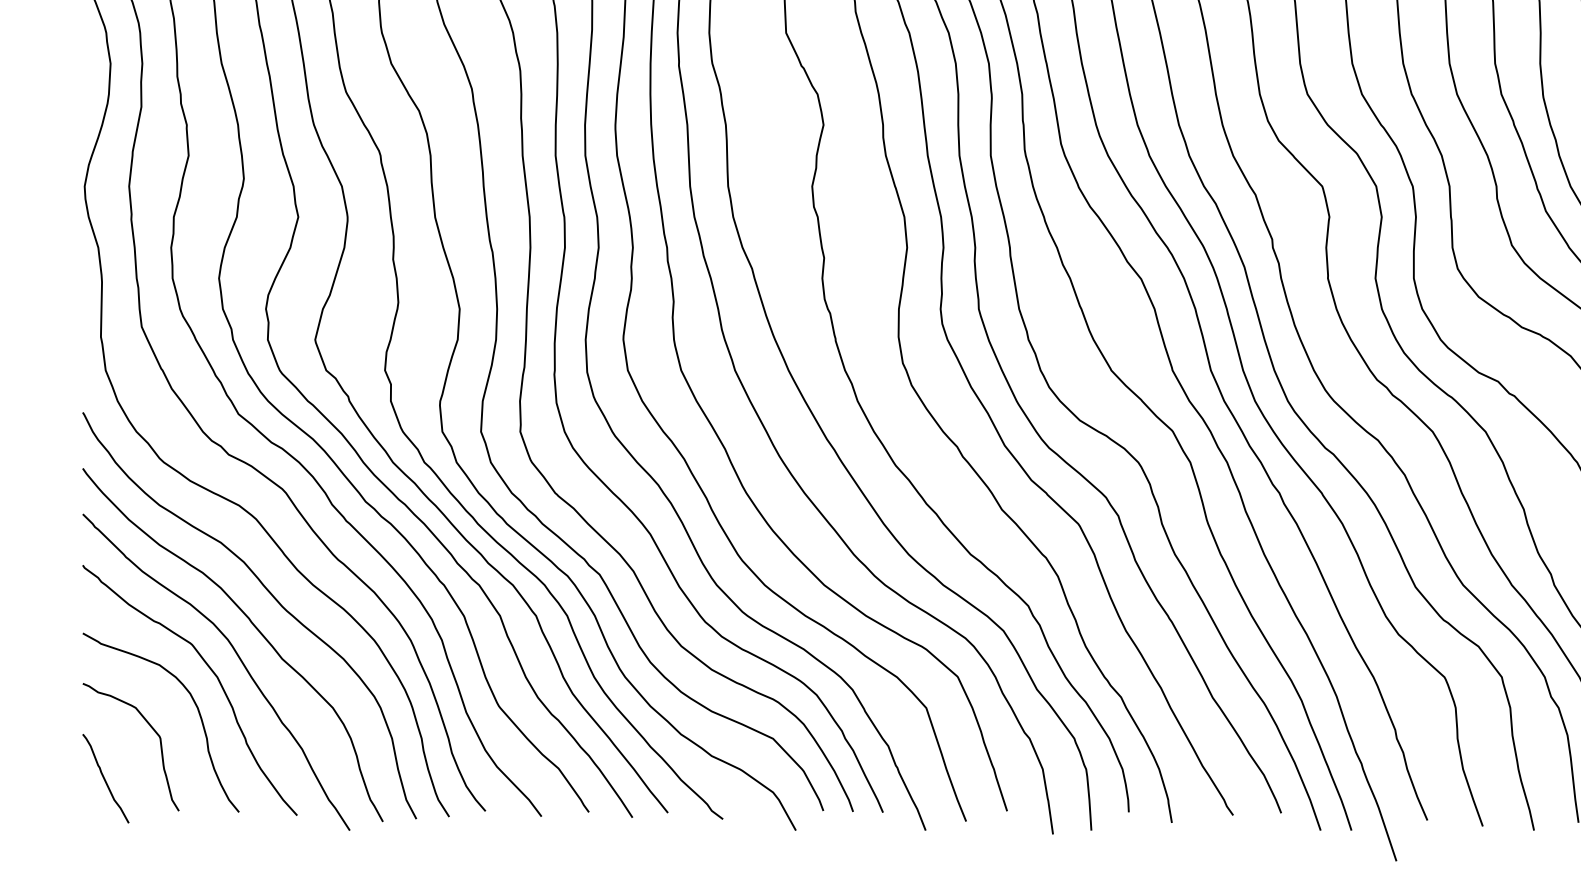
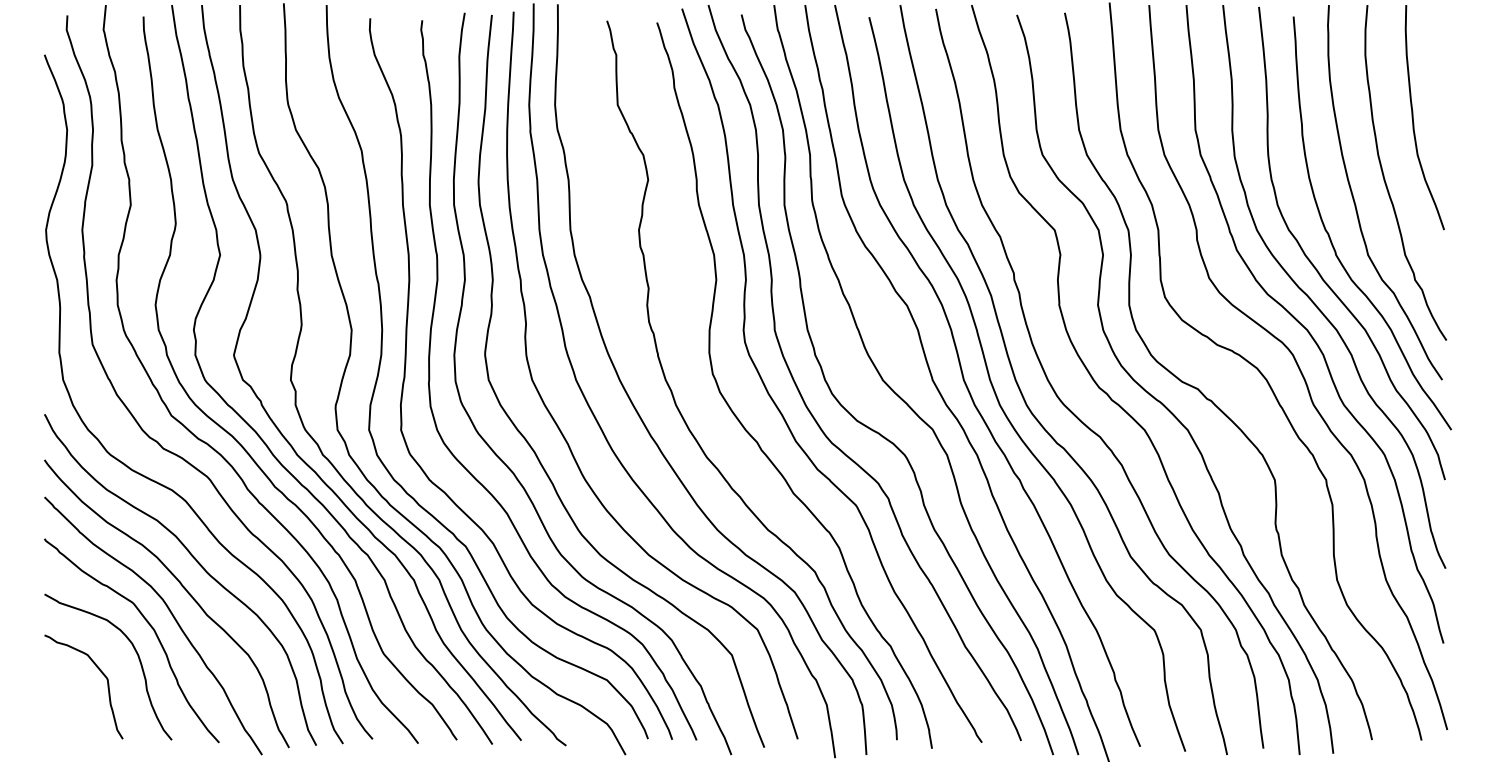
curve: (104, 778) -> (62, 712), removed

